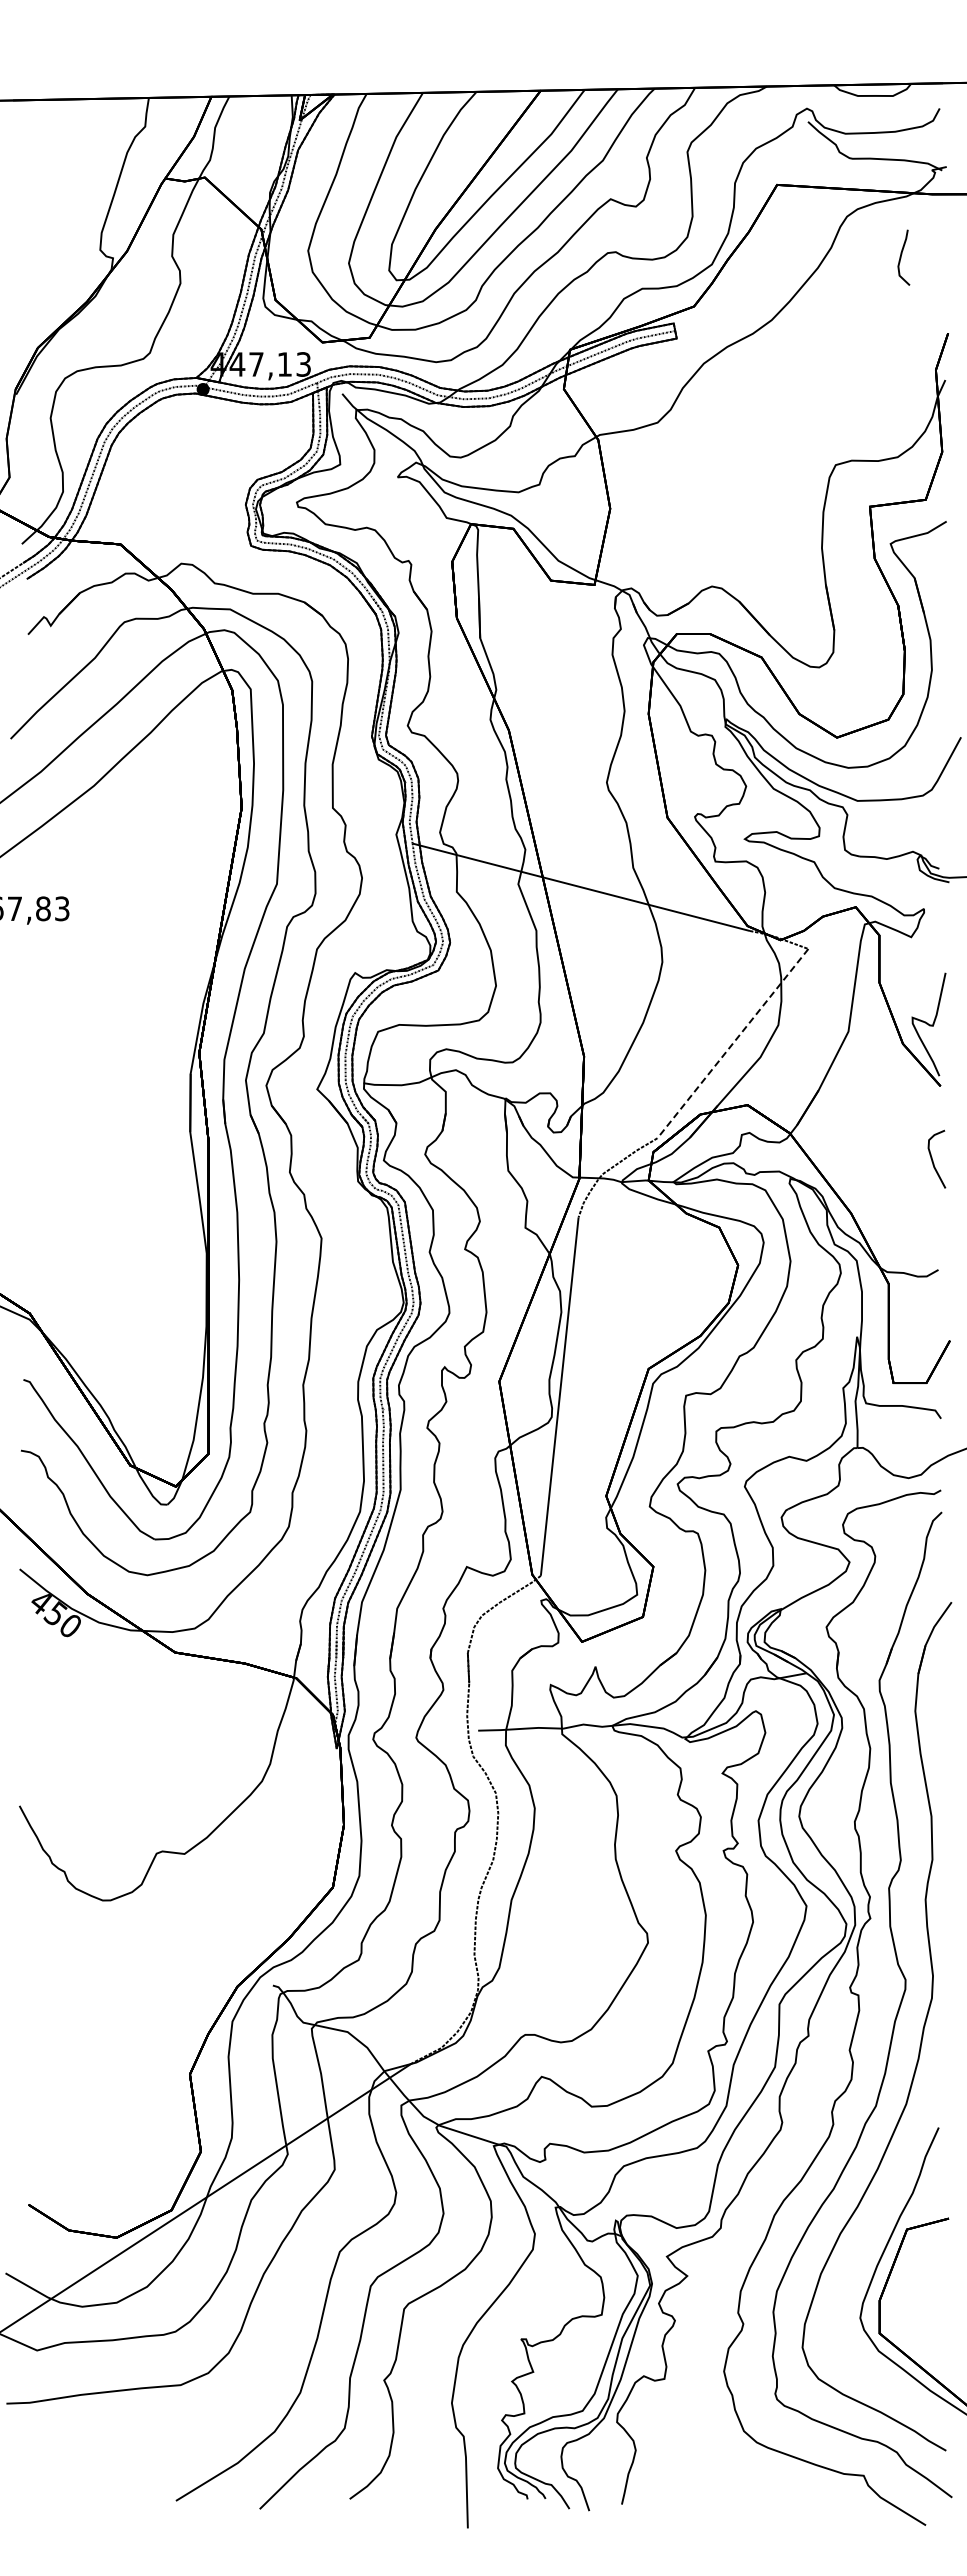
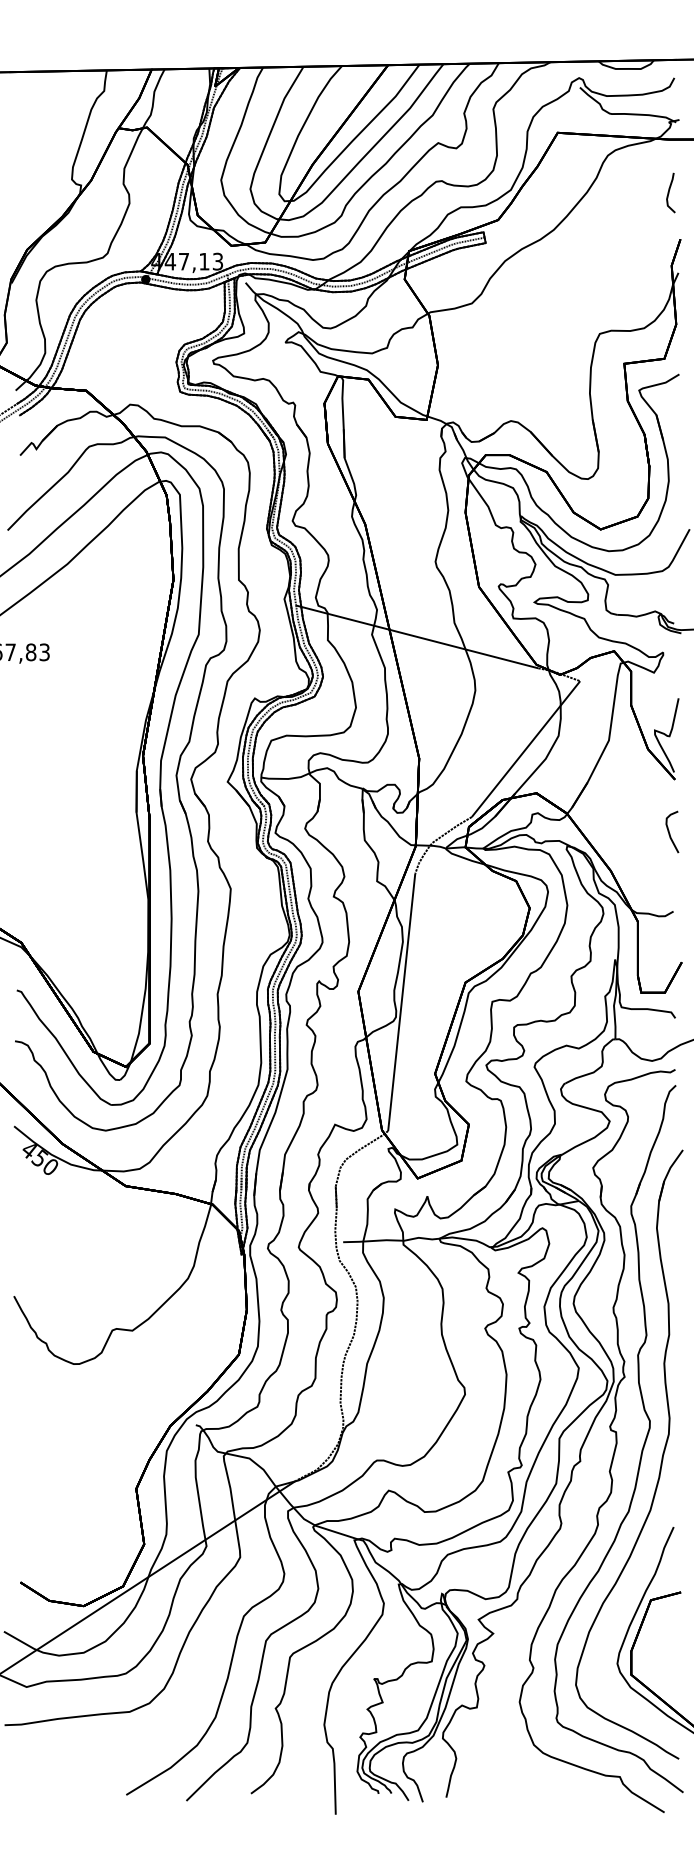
curve: (901, 257) -> (669, 192), moved
line: (732, 1044) -> (525, 749), dashed -> solid

